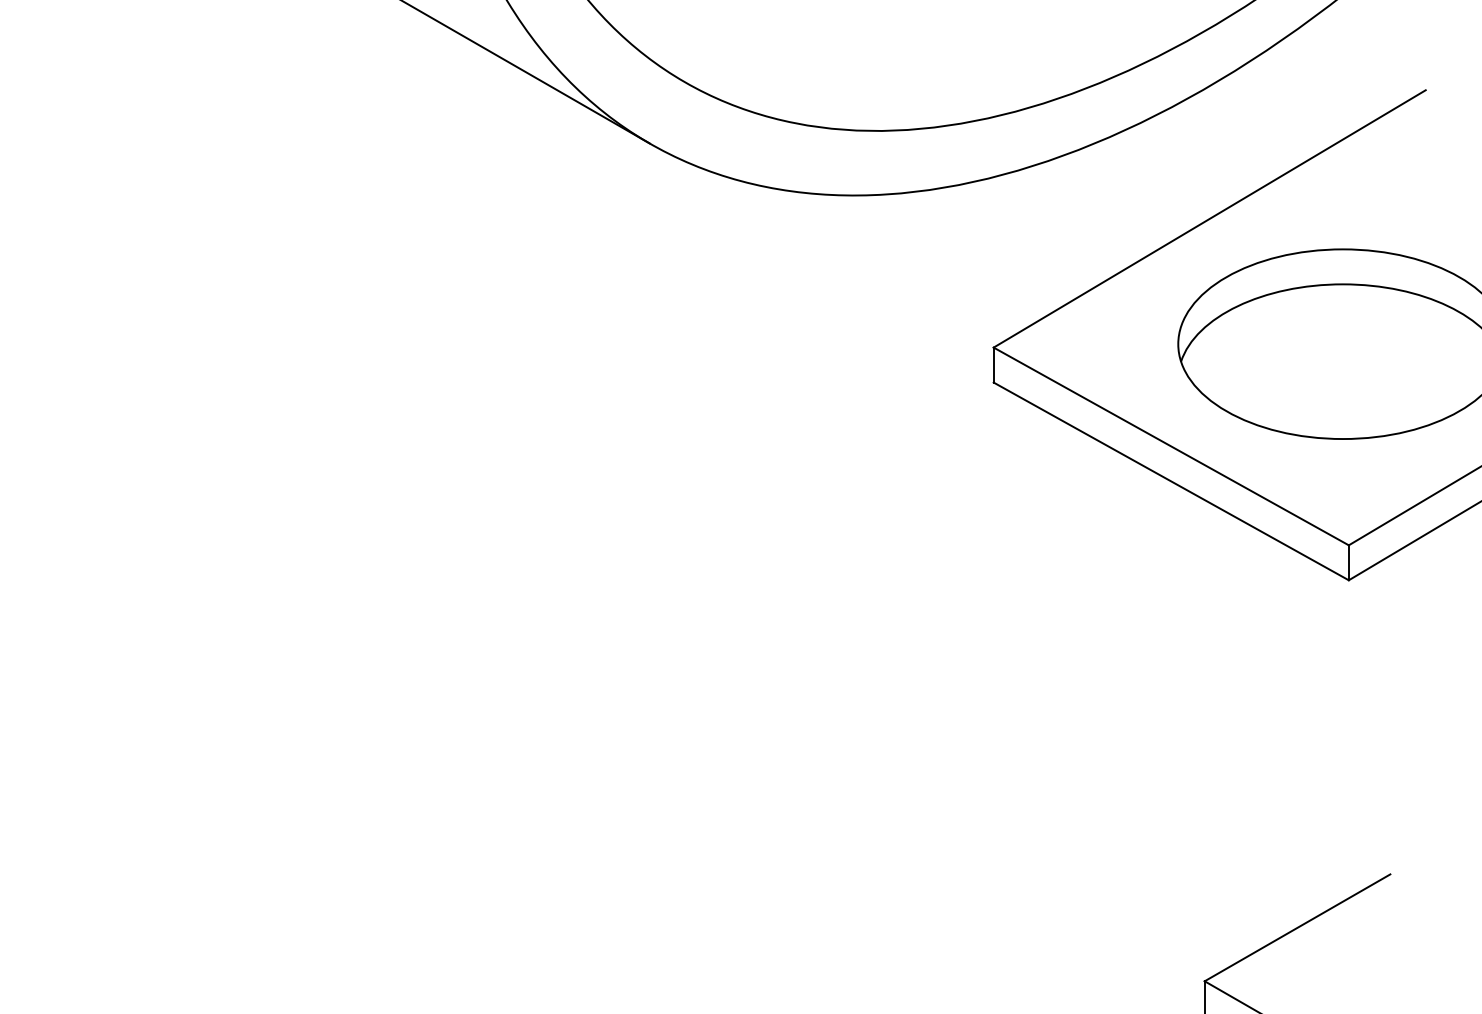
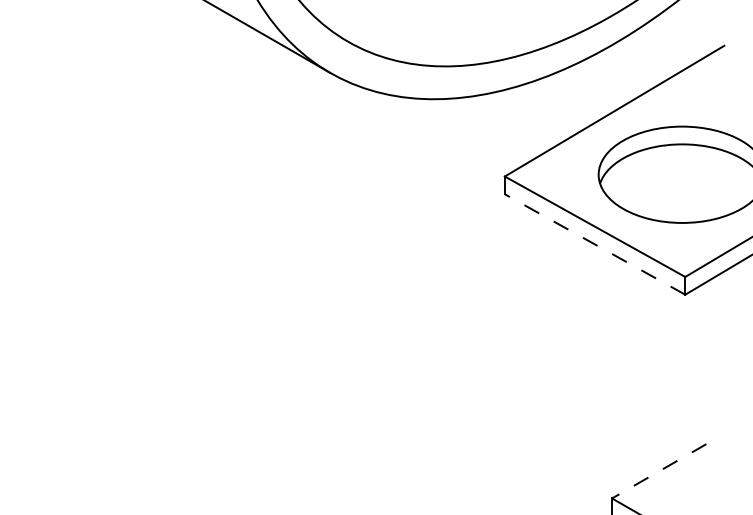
line: (1170, 481) -> (594, 244), solid -> dashed
line: (1296, 928) -> (658, 471), solid -> dashed

